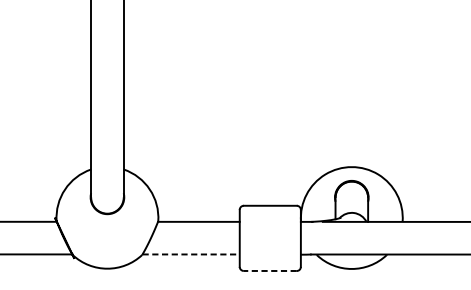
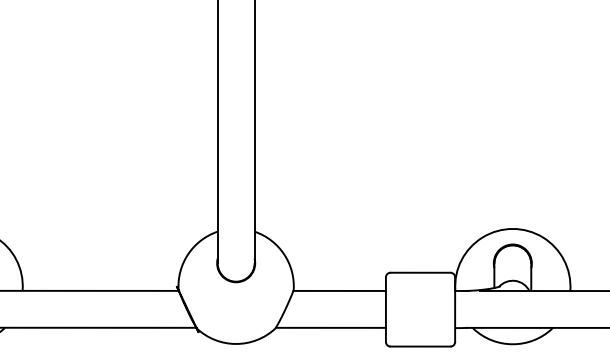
line: (191, 254) -> (331, 327), dashed -> solid
line: (270, 270) -> (420, 346), dashed -> solid

